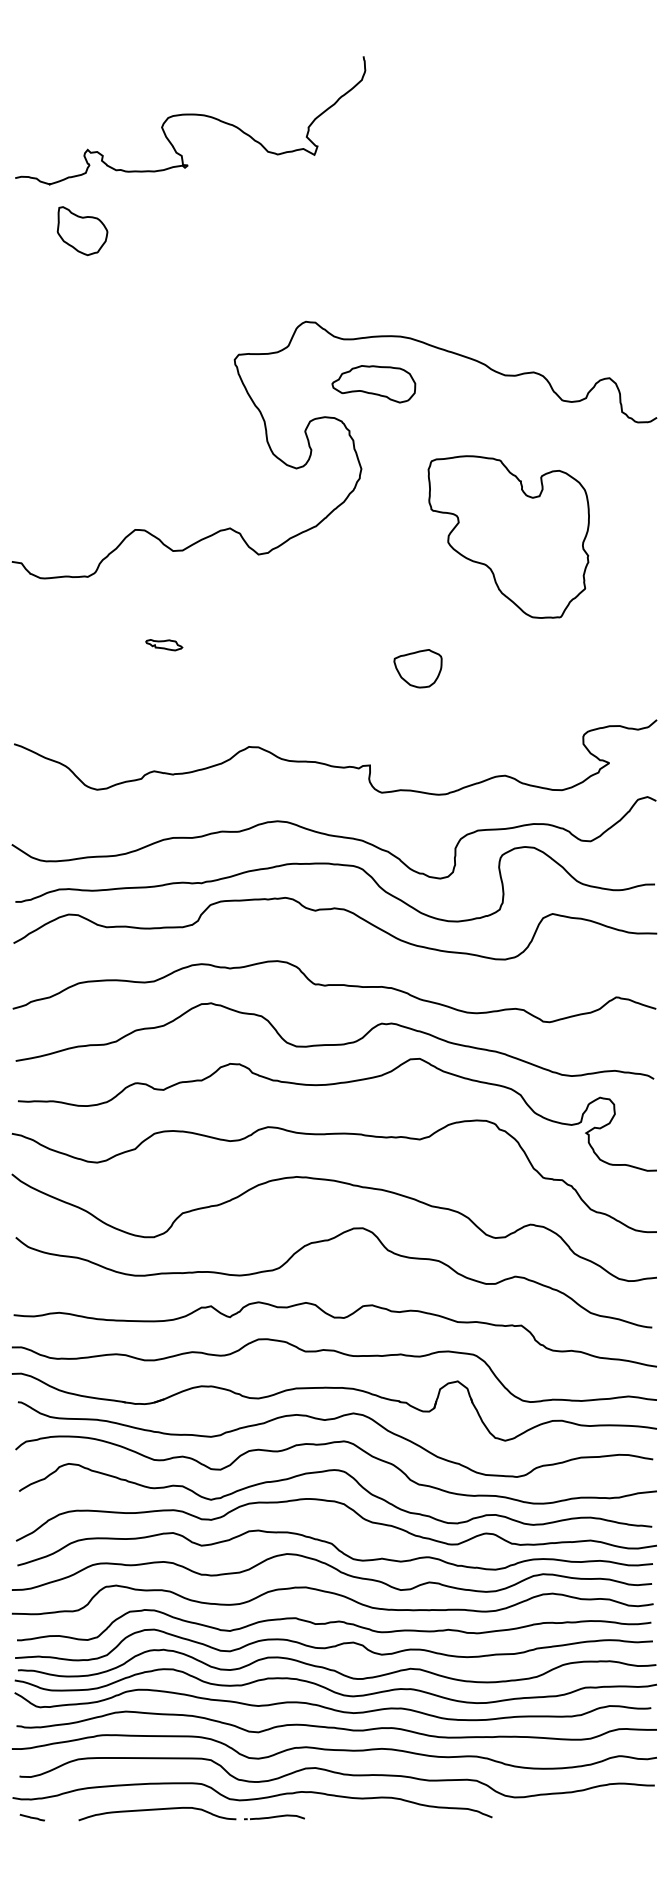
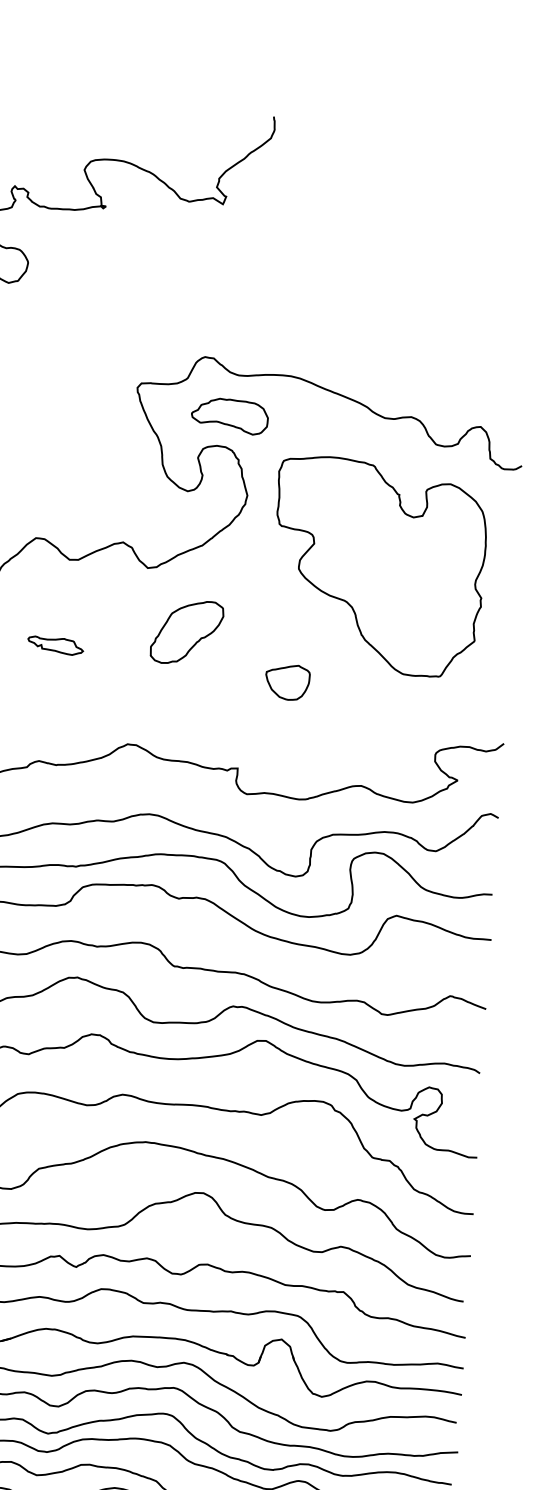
part: (373, 384) -> (229, 416), moved
part: (508, 536) -> (378, 566), size x1.43
part: (305, 621) -> (186, 632), added
part: (164, 644) -> (56, 645), size x1.67

